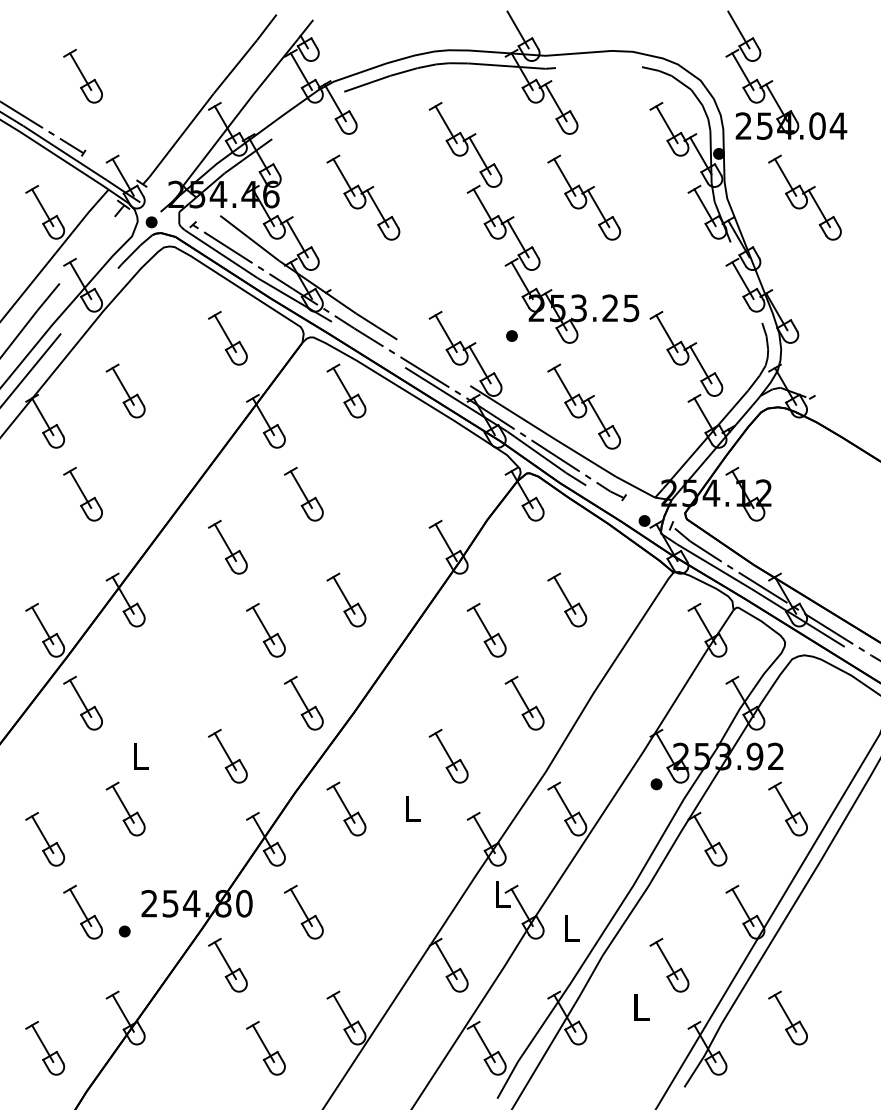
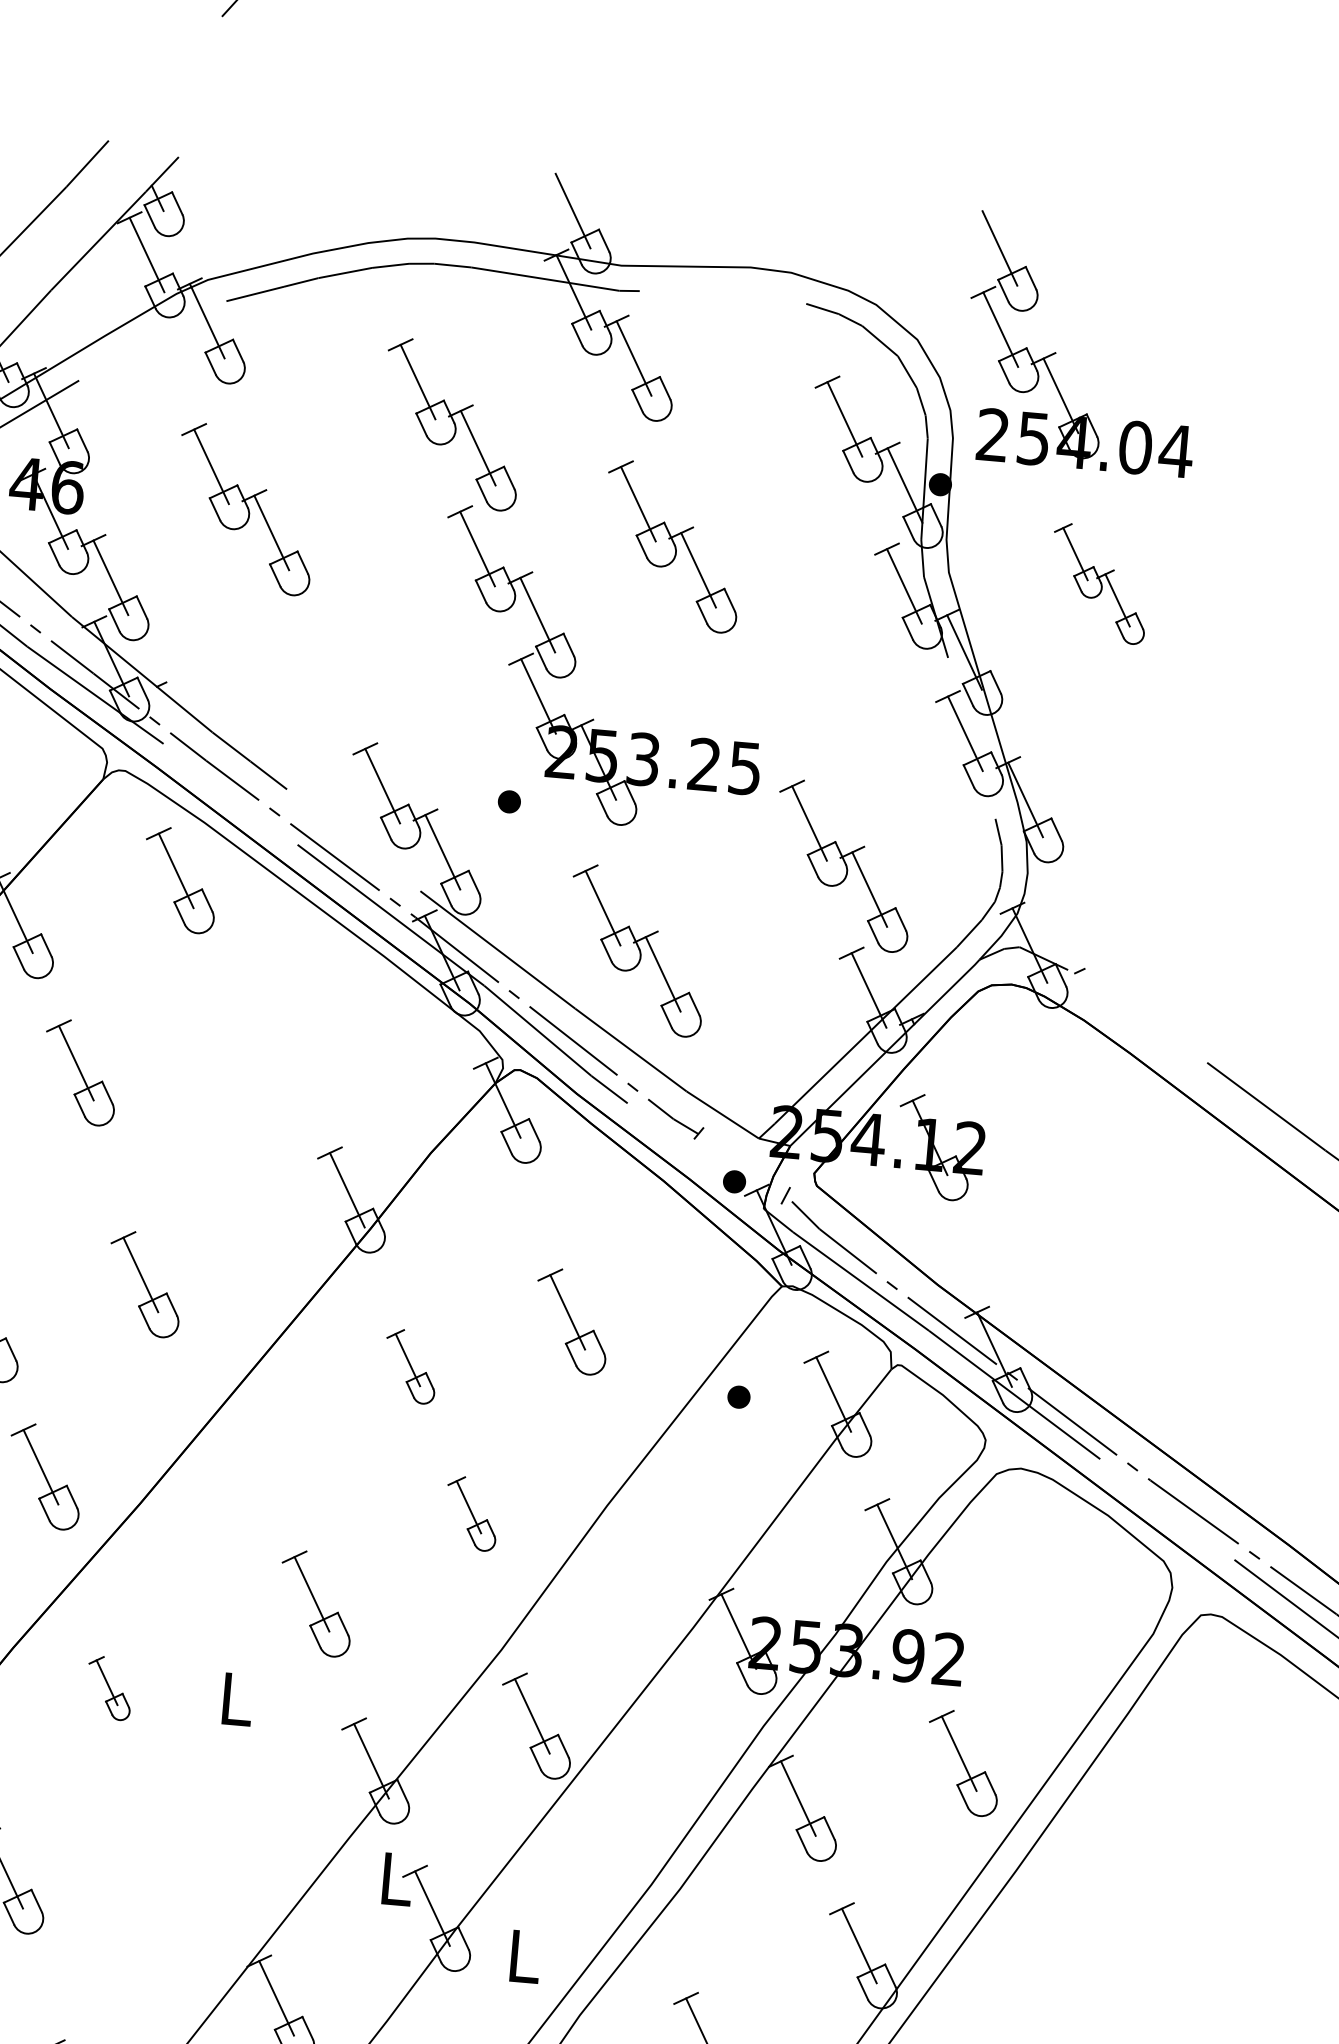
part: (804, 197) -> (1098, 583), size x0.7
part: (486, 630) -> (410, 1366), size x0.7
part: (524, 702) -> (471, 1512), size x0.7
part: (656, 784) -> (738, 1397), moved
part: (346, 808) -> (109, 1687), size x0.6

